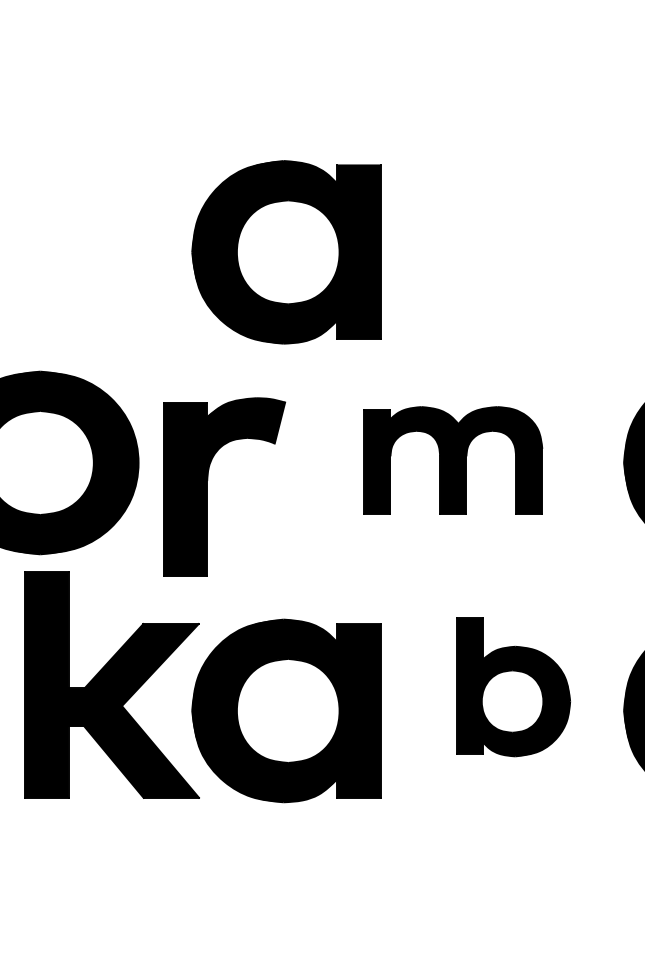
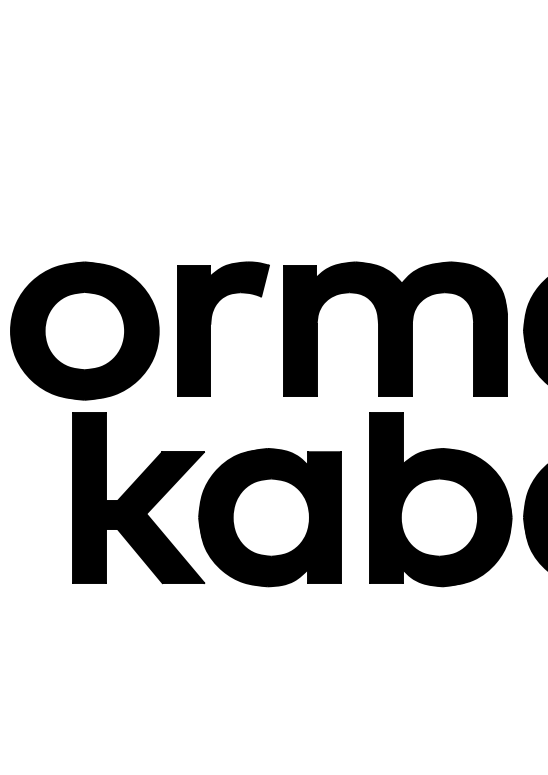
part: (285, 252) -> (269, 172), removed
part: (453, 459) -> (395, 328), size x1.67
part: (208, 480) -> (211, 324), moved
part: (513, 686) -> (440, 499), size x1.67

